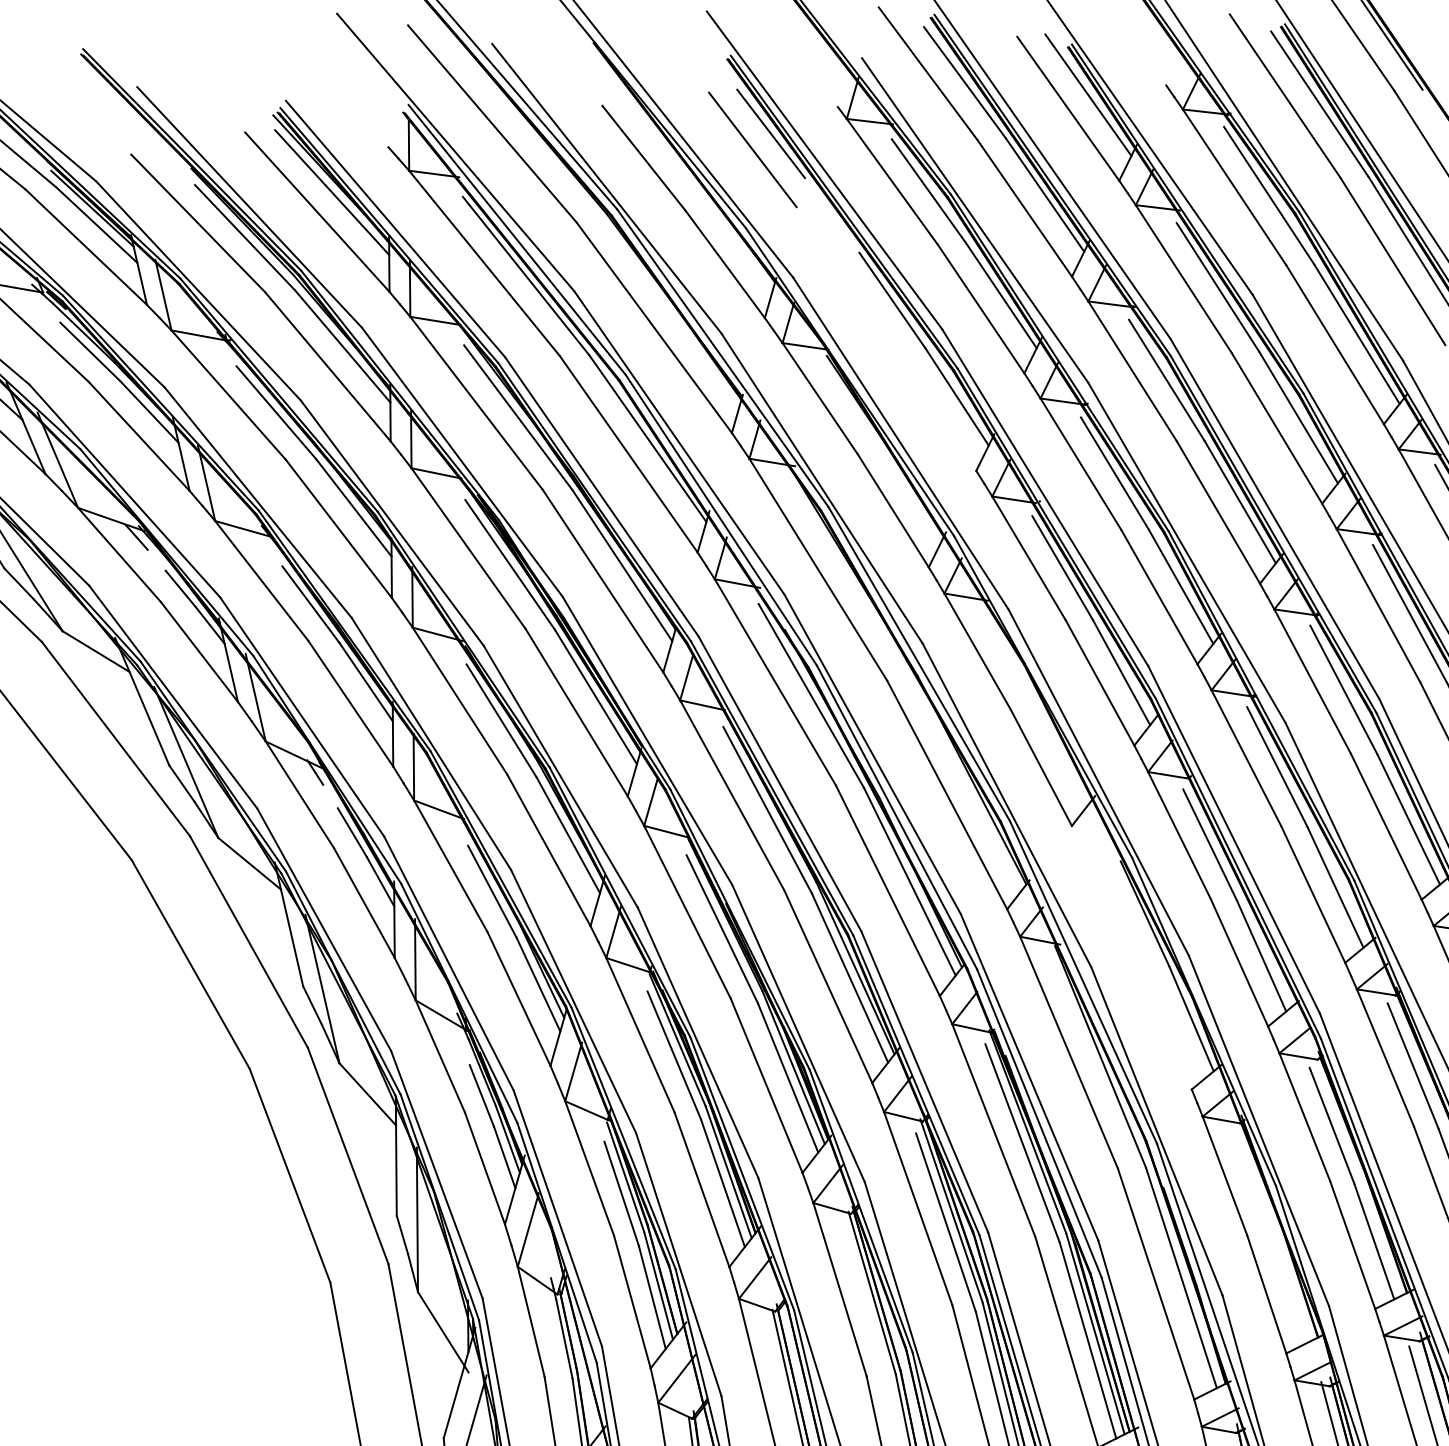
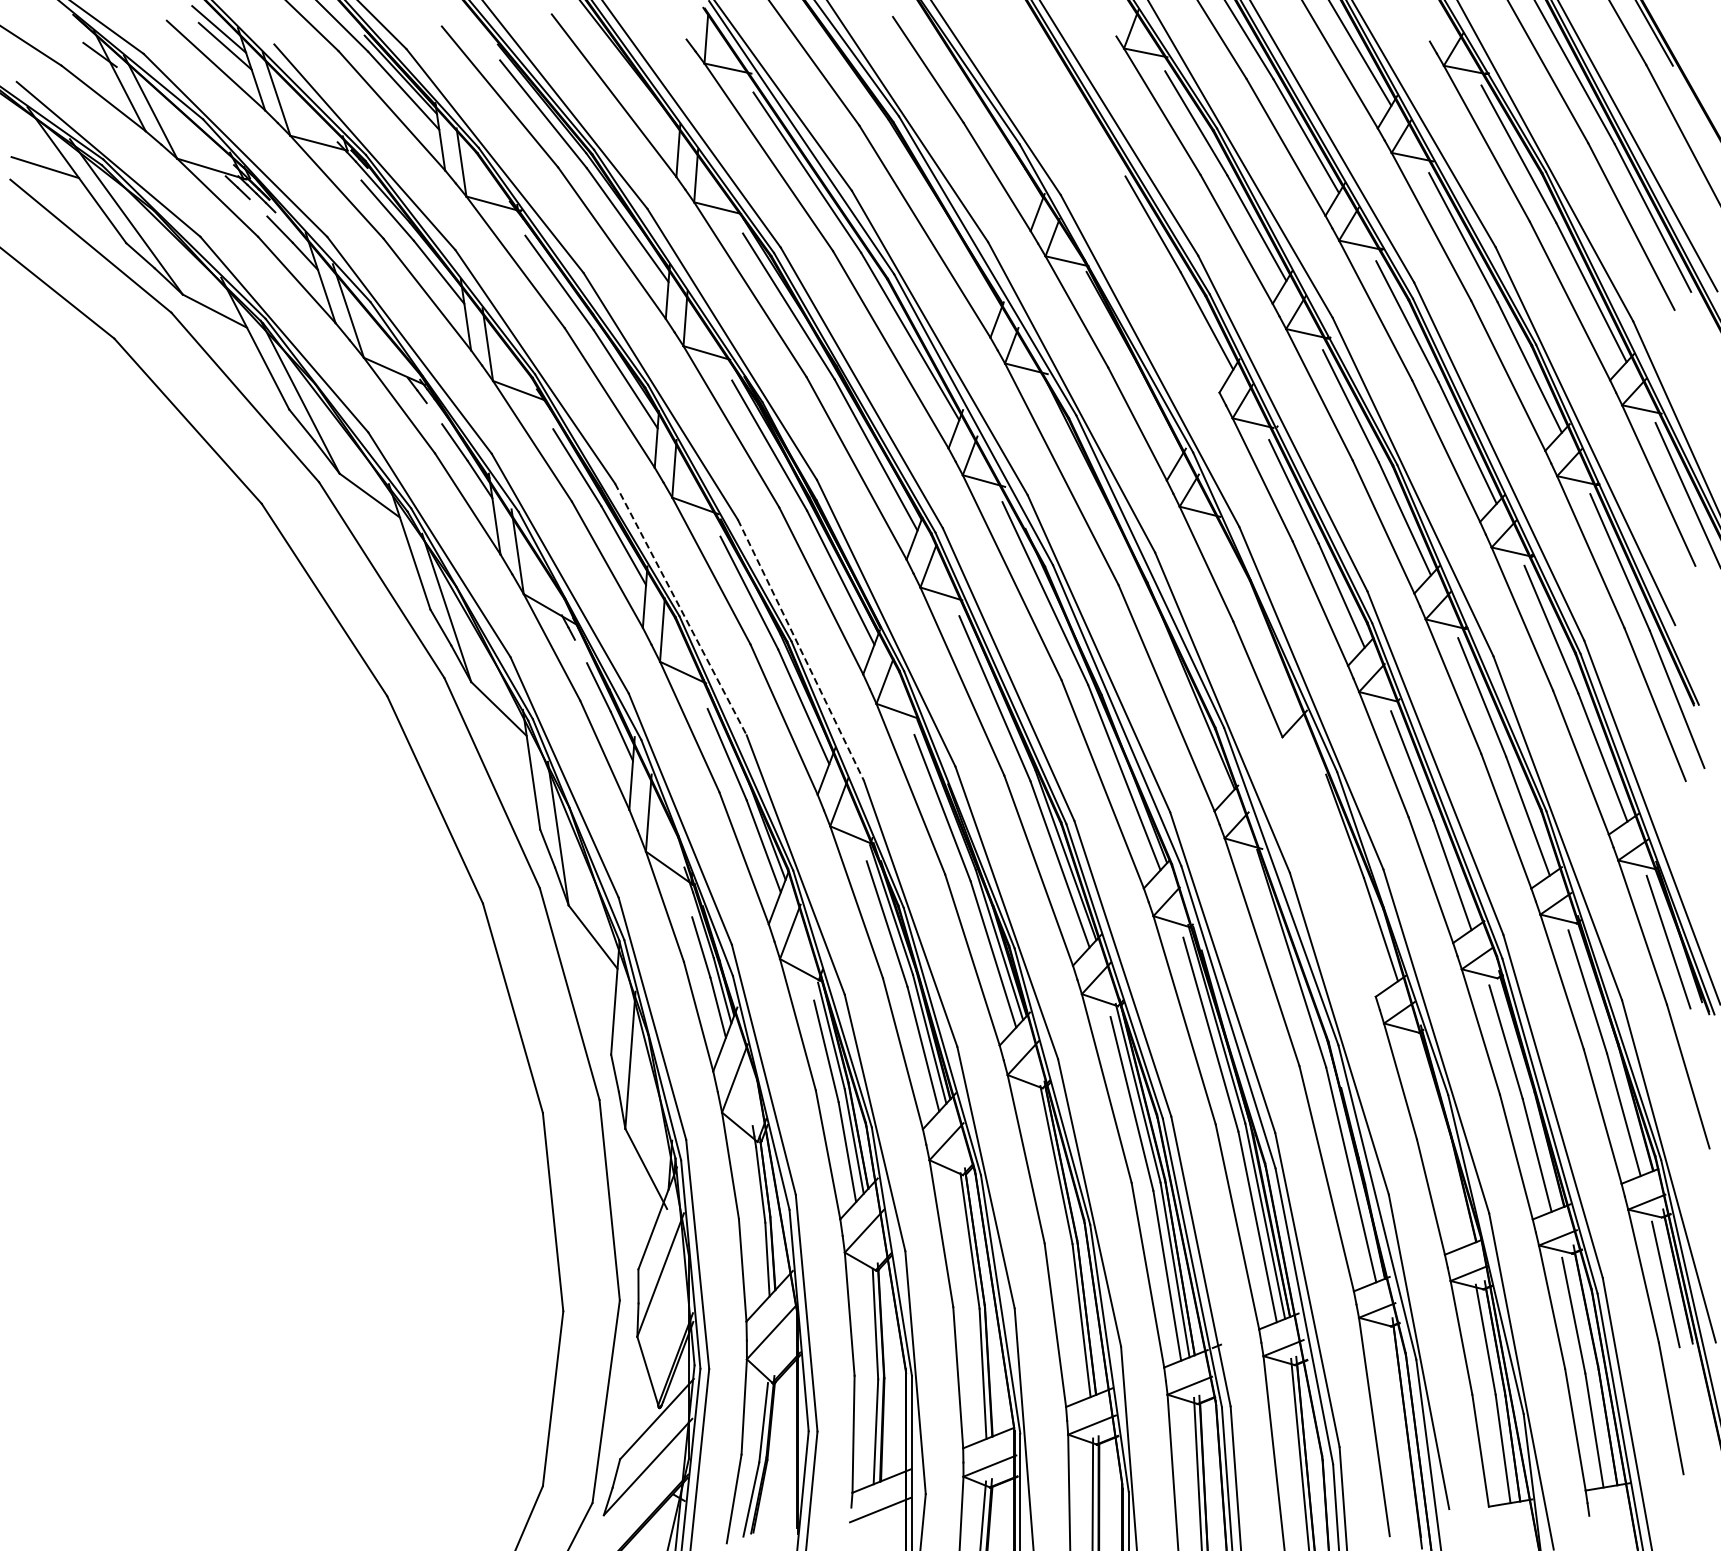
line: (770, 133) -> (1050, 56), removed
line: (752, 149) -> (1032, 70), removed
line: (331, 191) -> (629, 77), removed
line: (432, 743) -> (681, 609), solid -> dashed
line: (560, 776) -> (800, 650), solid -> dashed

